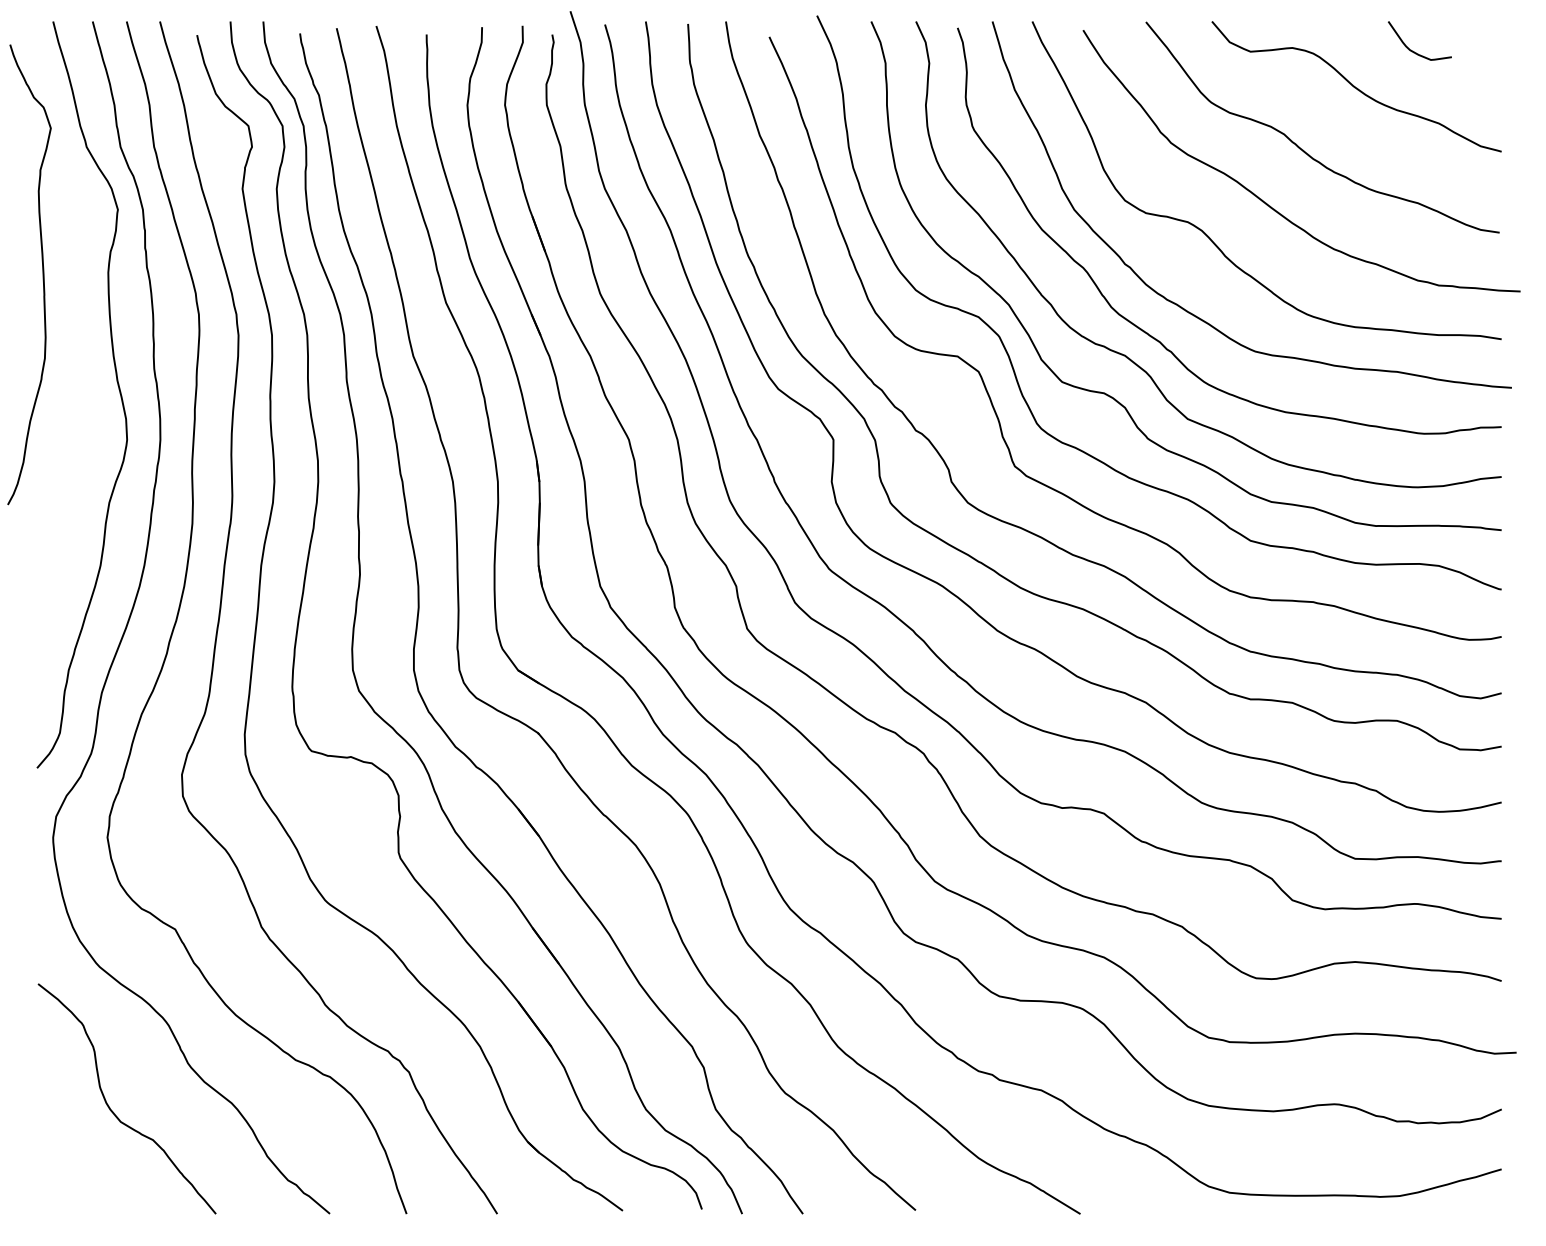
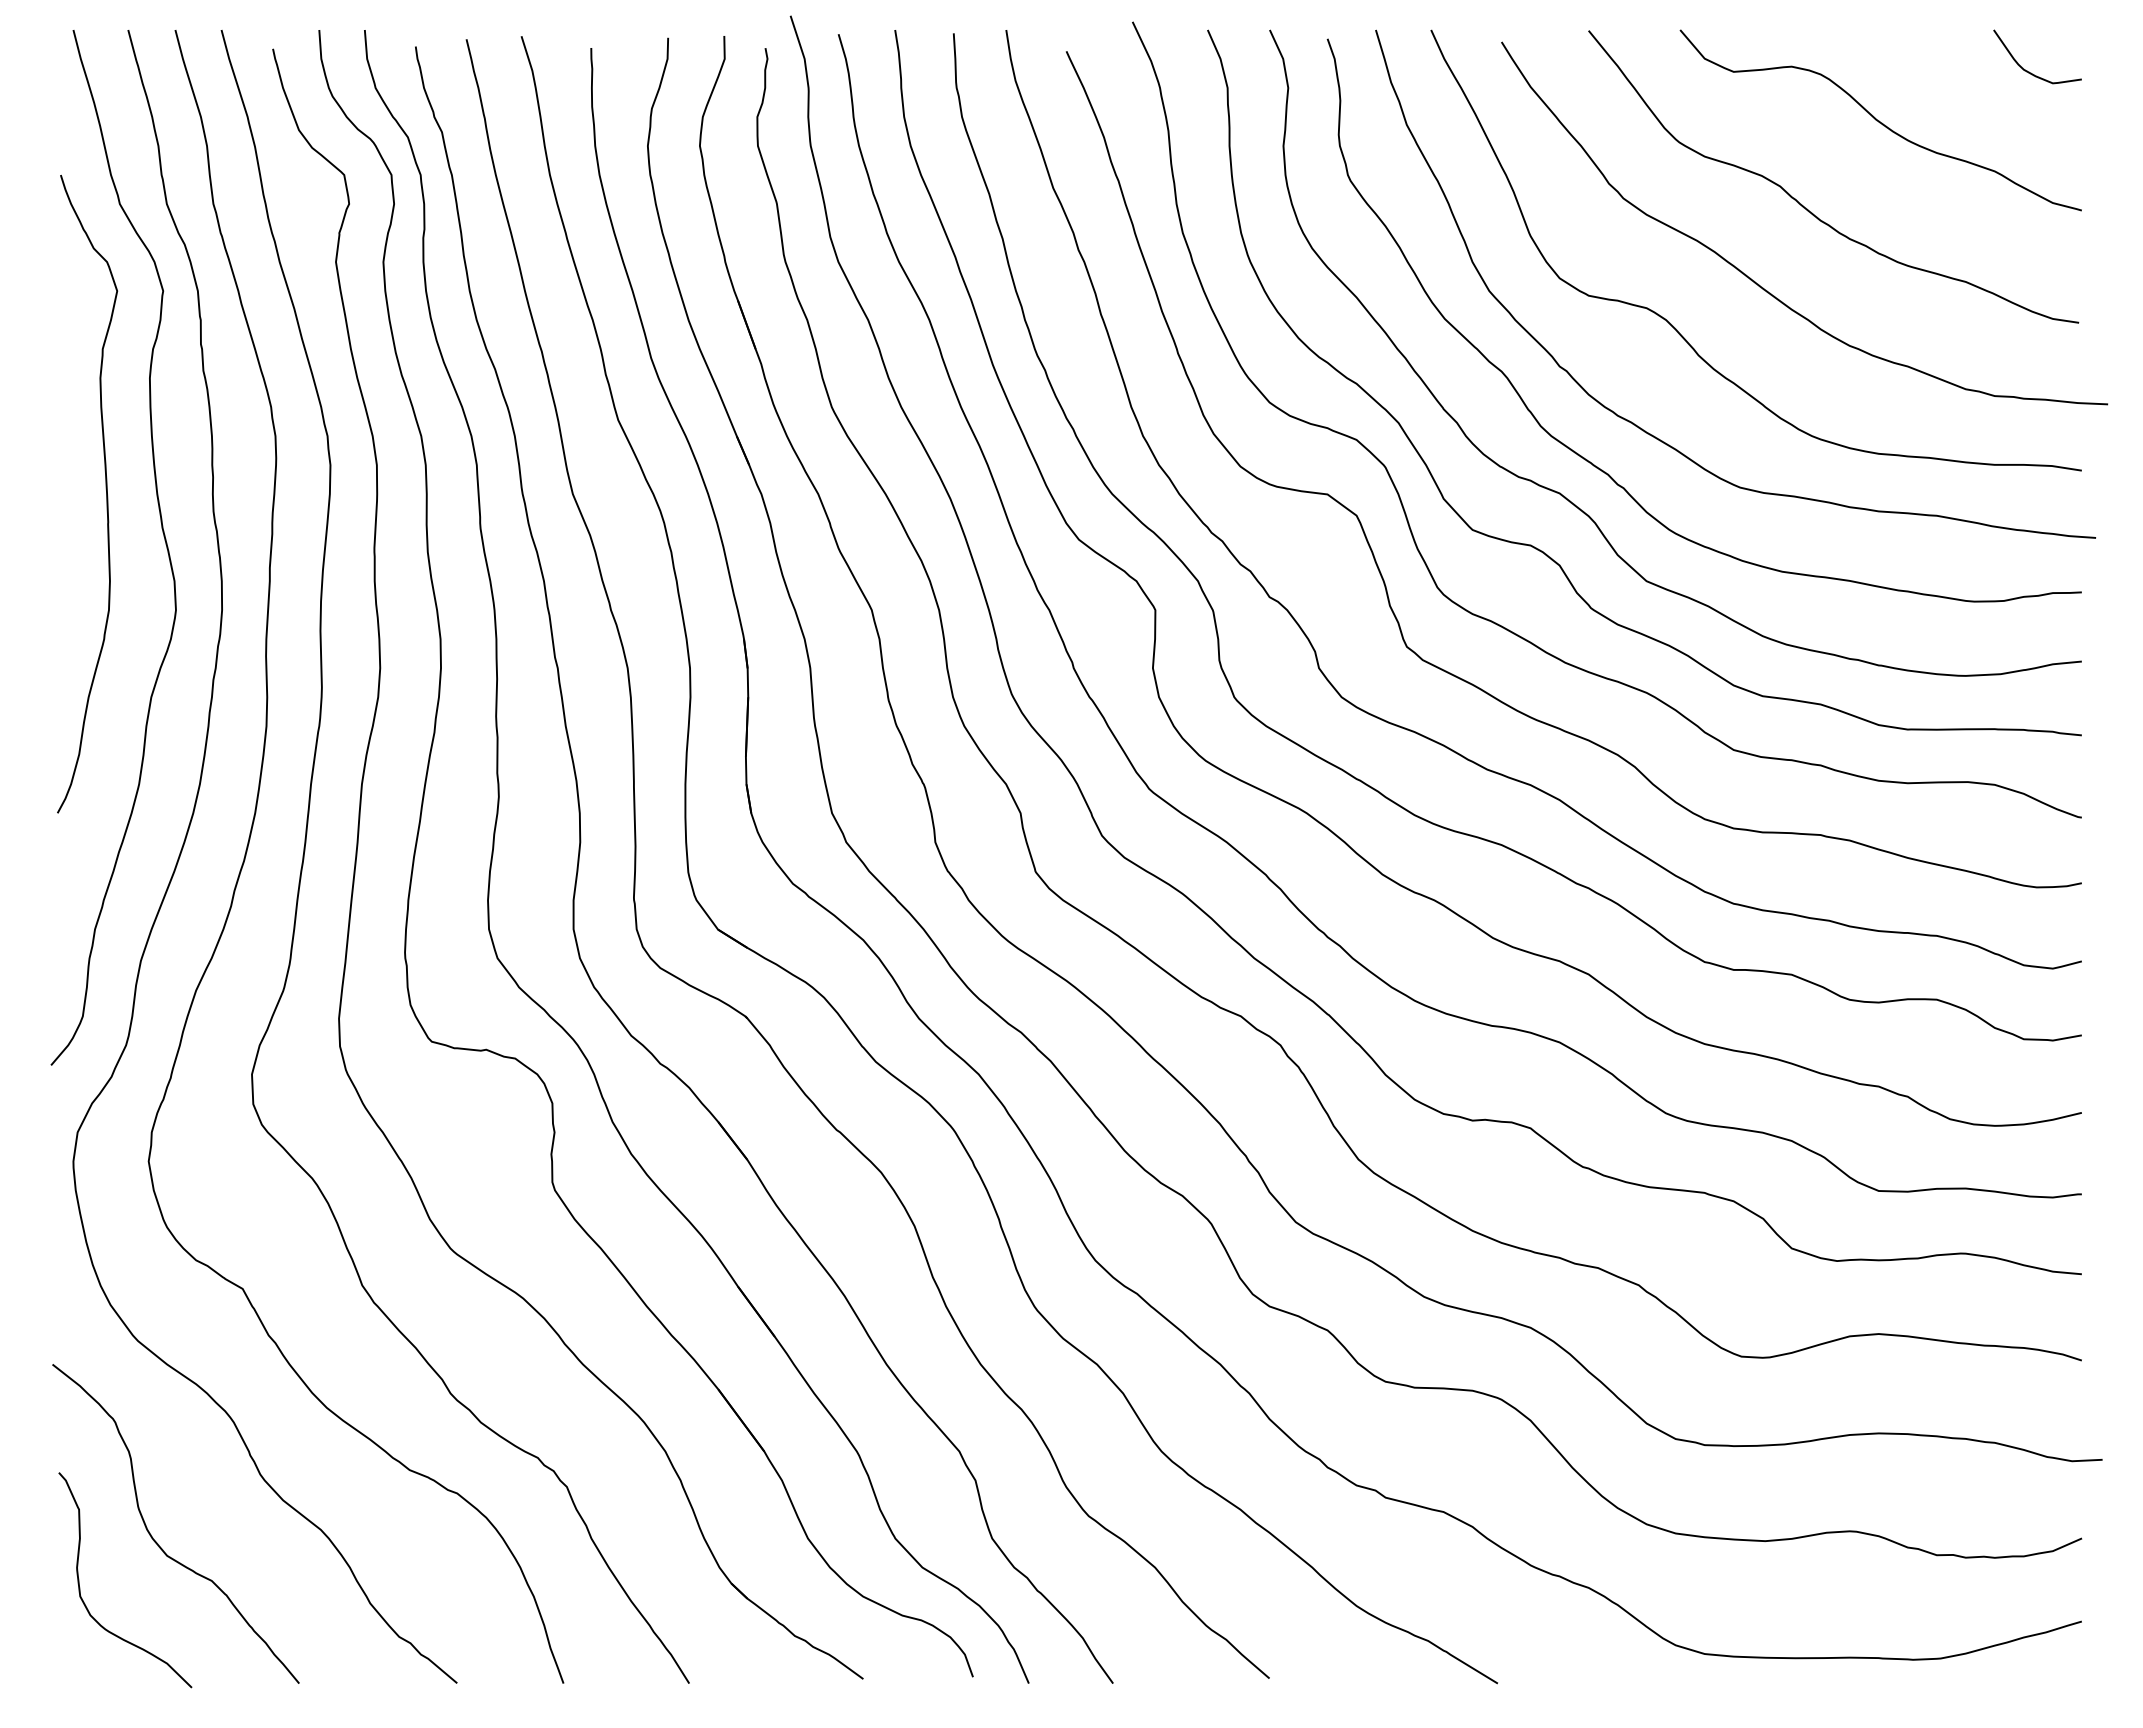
curve: (1414, 51) -> (2029, 71), moved
curve: (42, 271) -> (105, 489), moved
curve: (58, 1144) -> (80, 1587), added

